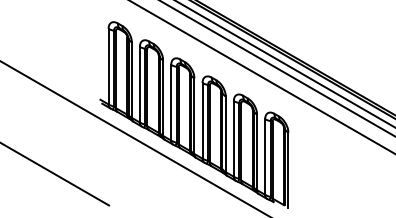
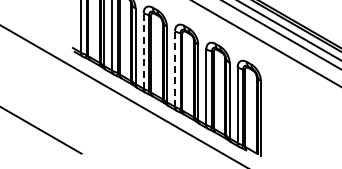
line: (171, 102) -> (143, 50), solid -> dashed
line: (202, 120) -> (174, 68), solid -> dashed

